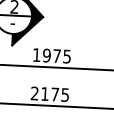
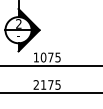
text: (46, 55) -> (43, 57), 1975 -> 1075

